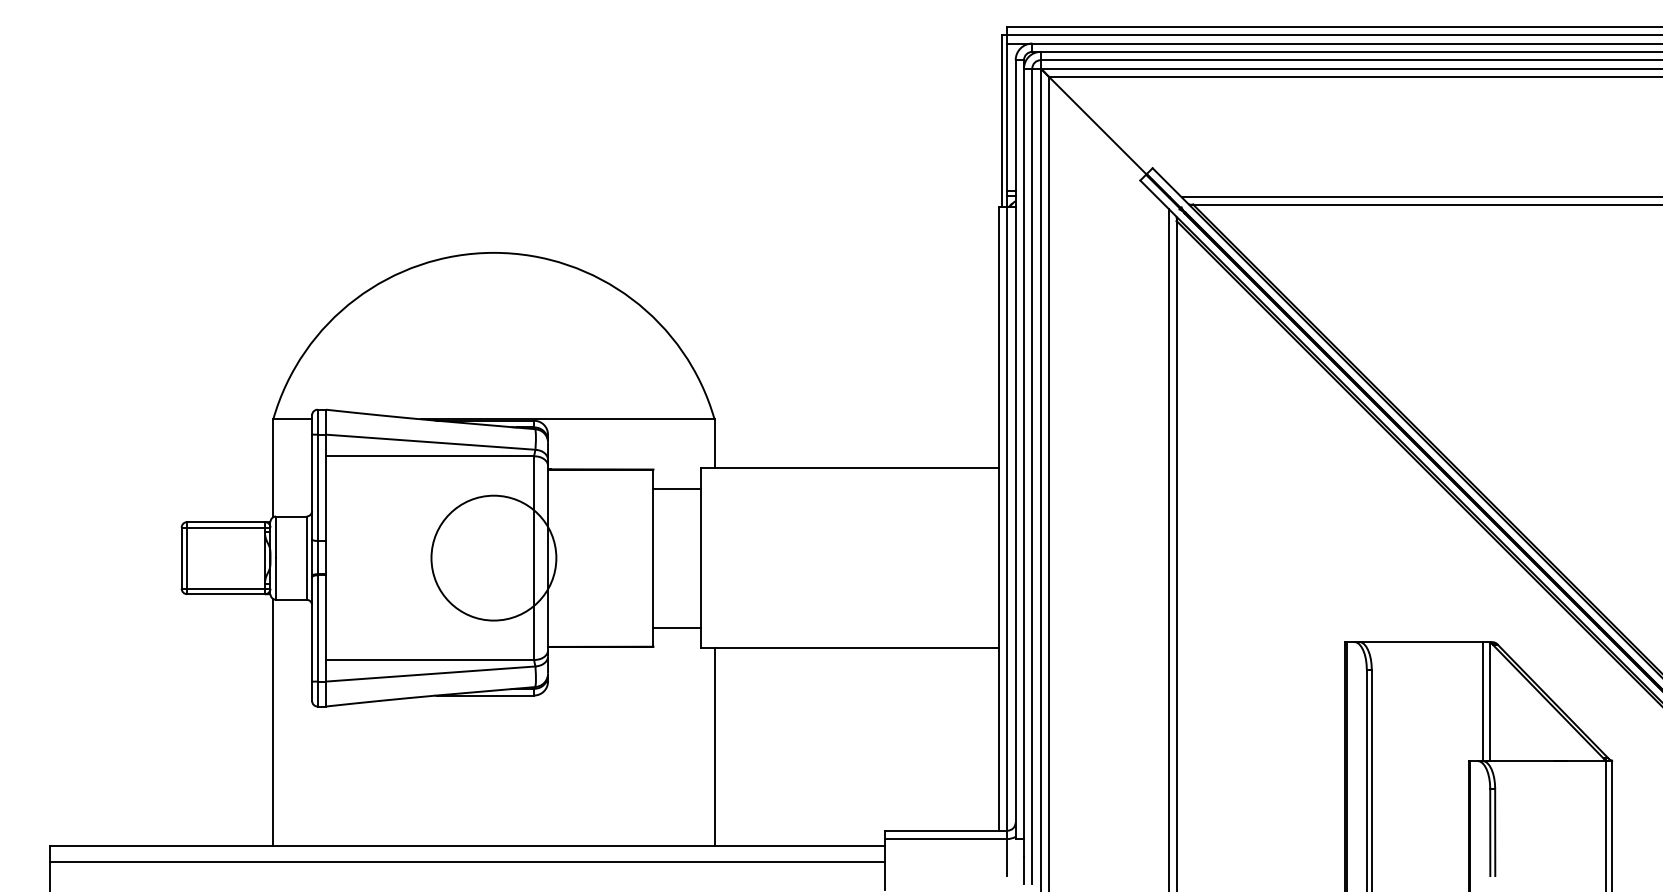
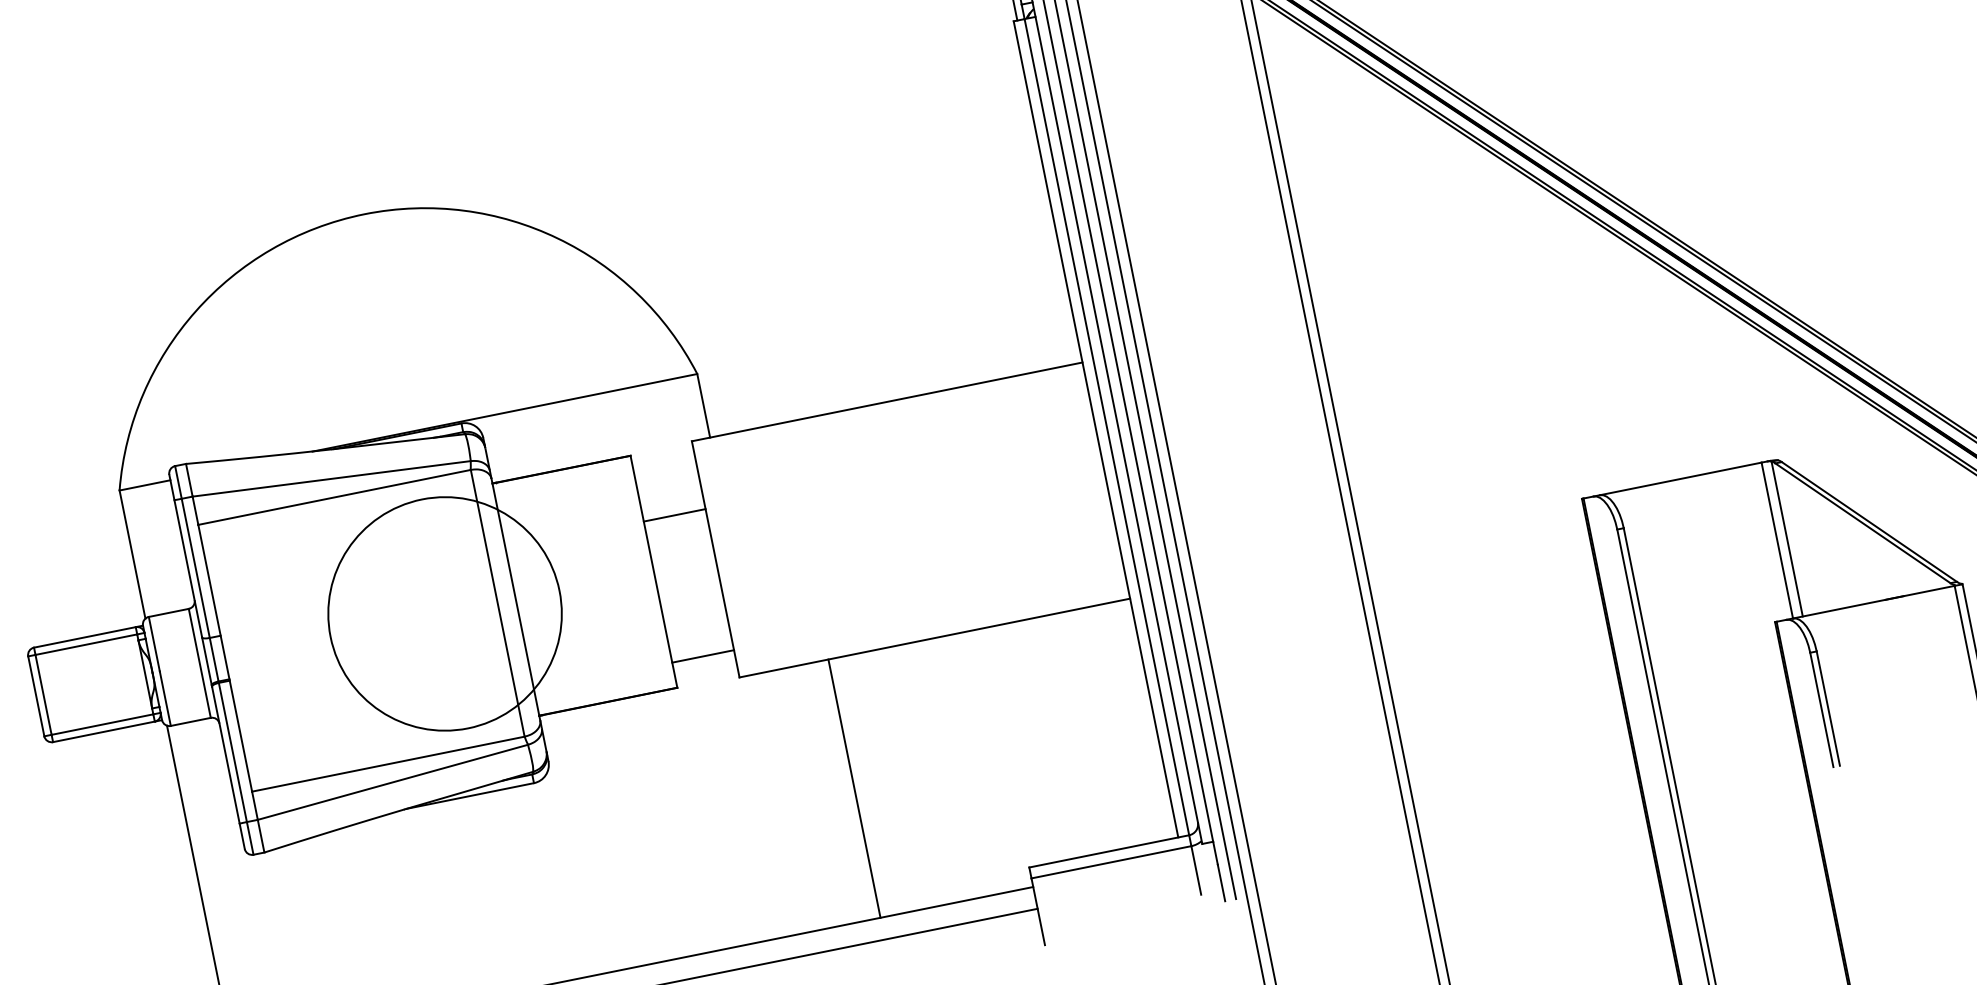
line: (676, 488) -> (673, 515), moved
circle: (493, 557) -> (444, 613), size x1.4
line: (714, 746) -> (854, 788), moved

